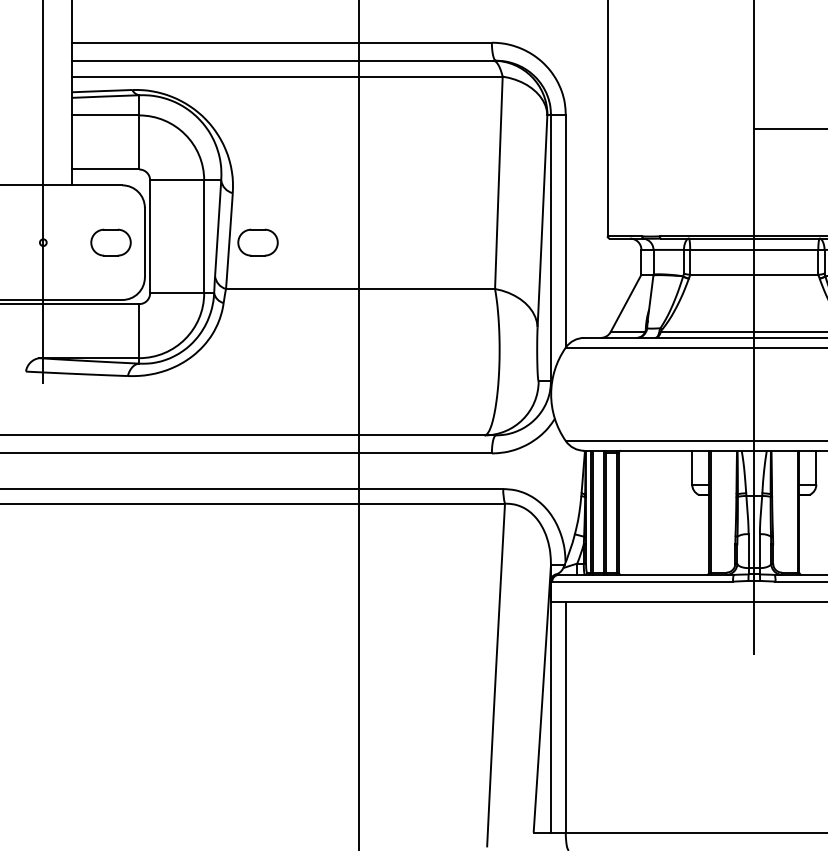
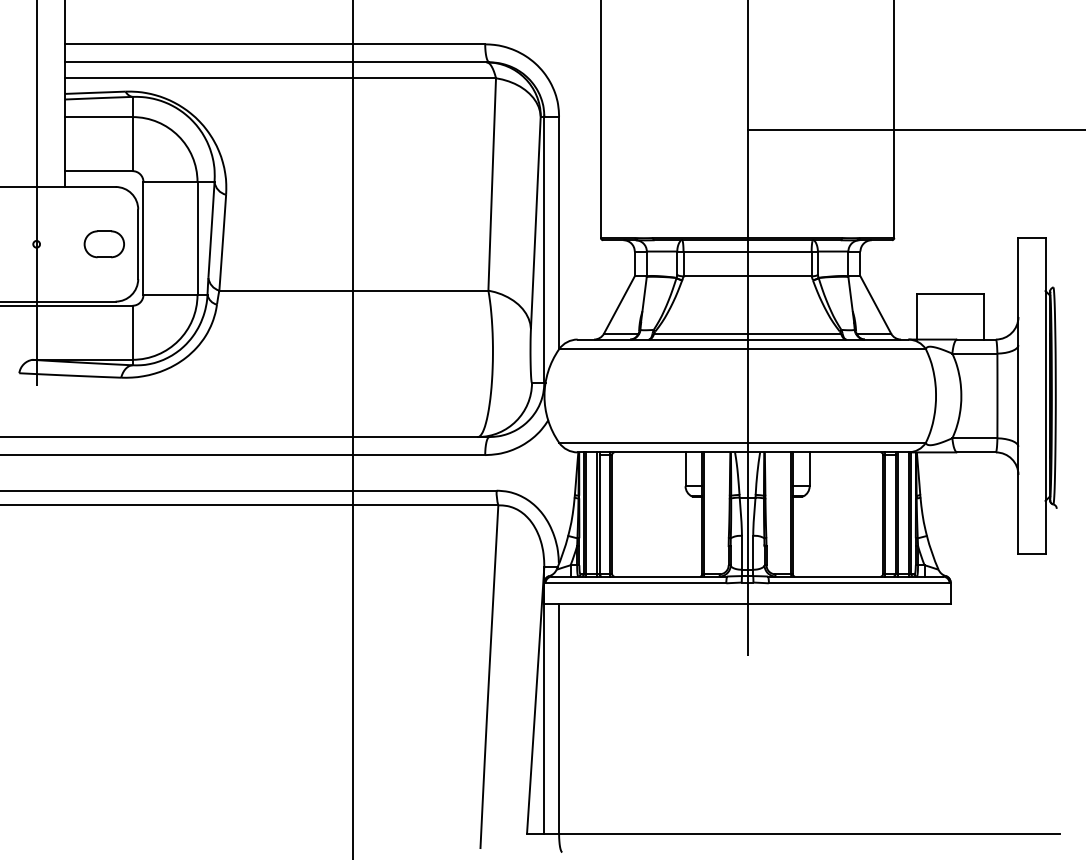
part: (257, 242) -> (250, 244), removed

